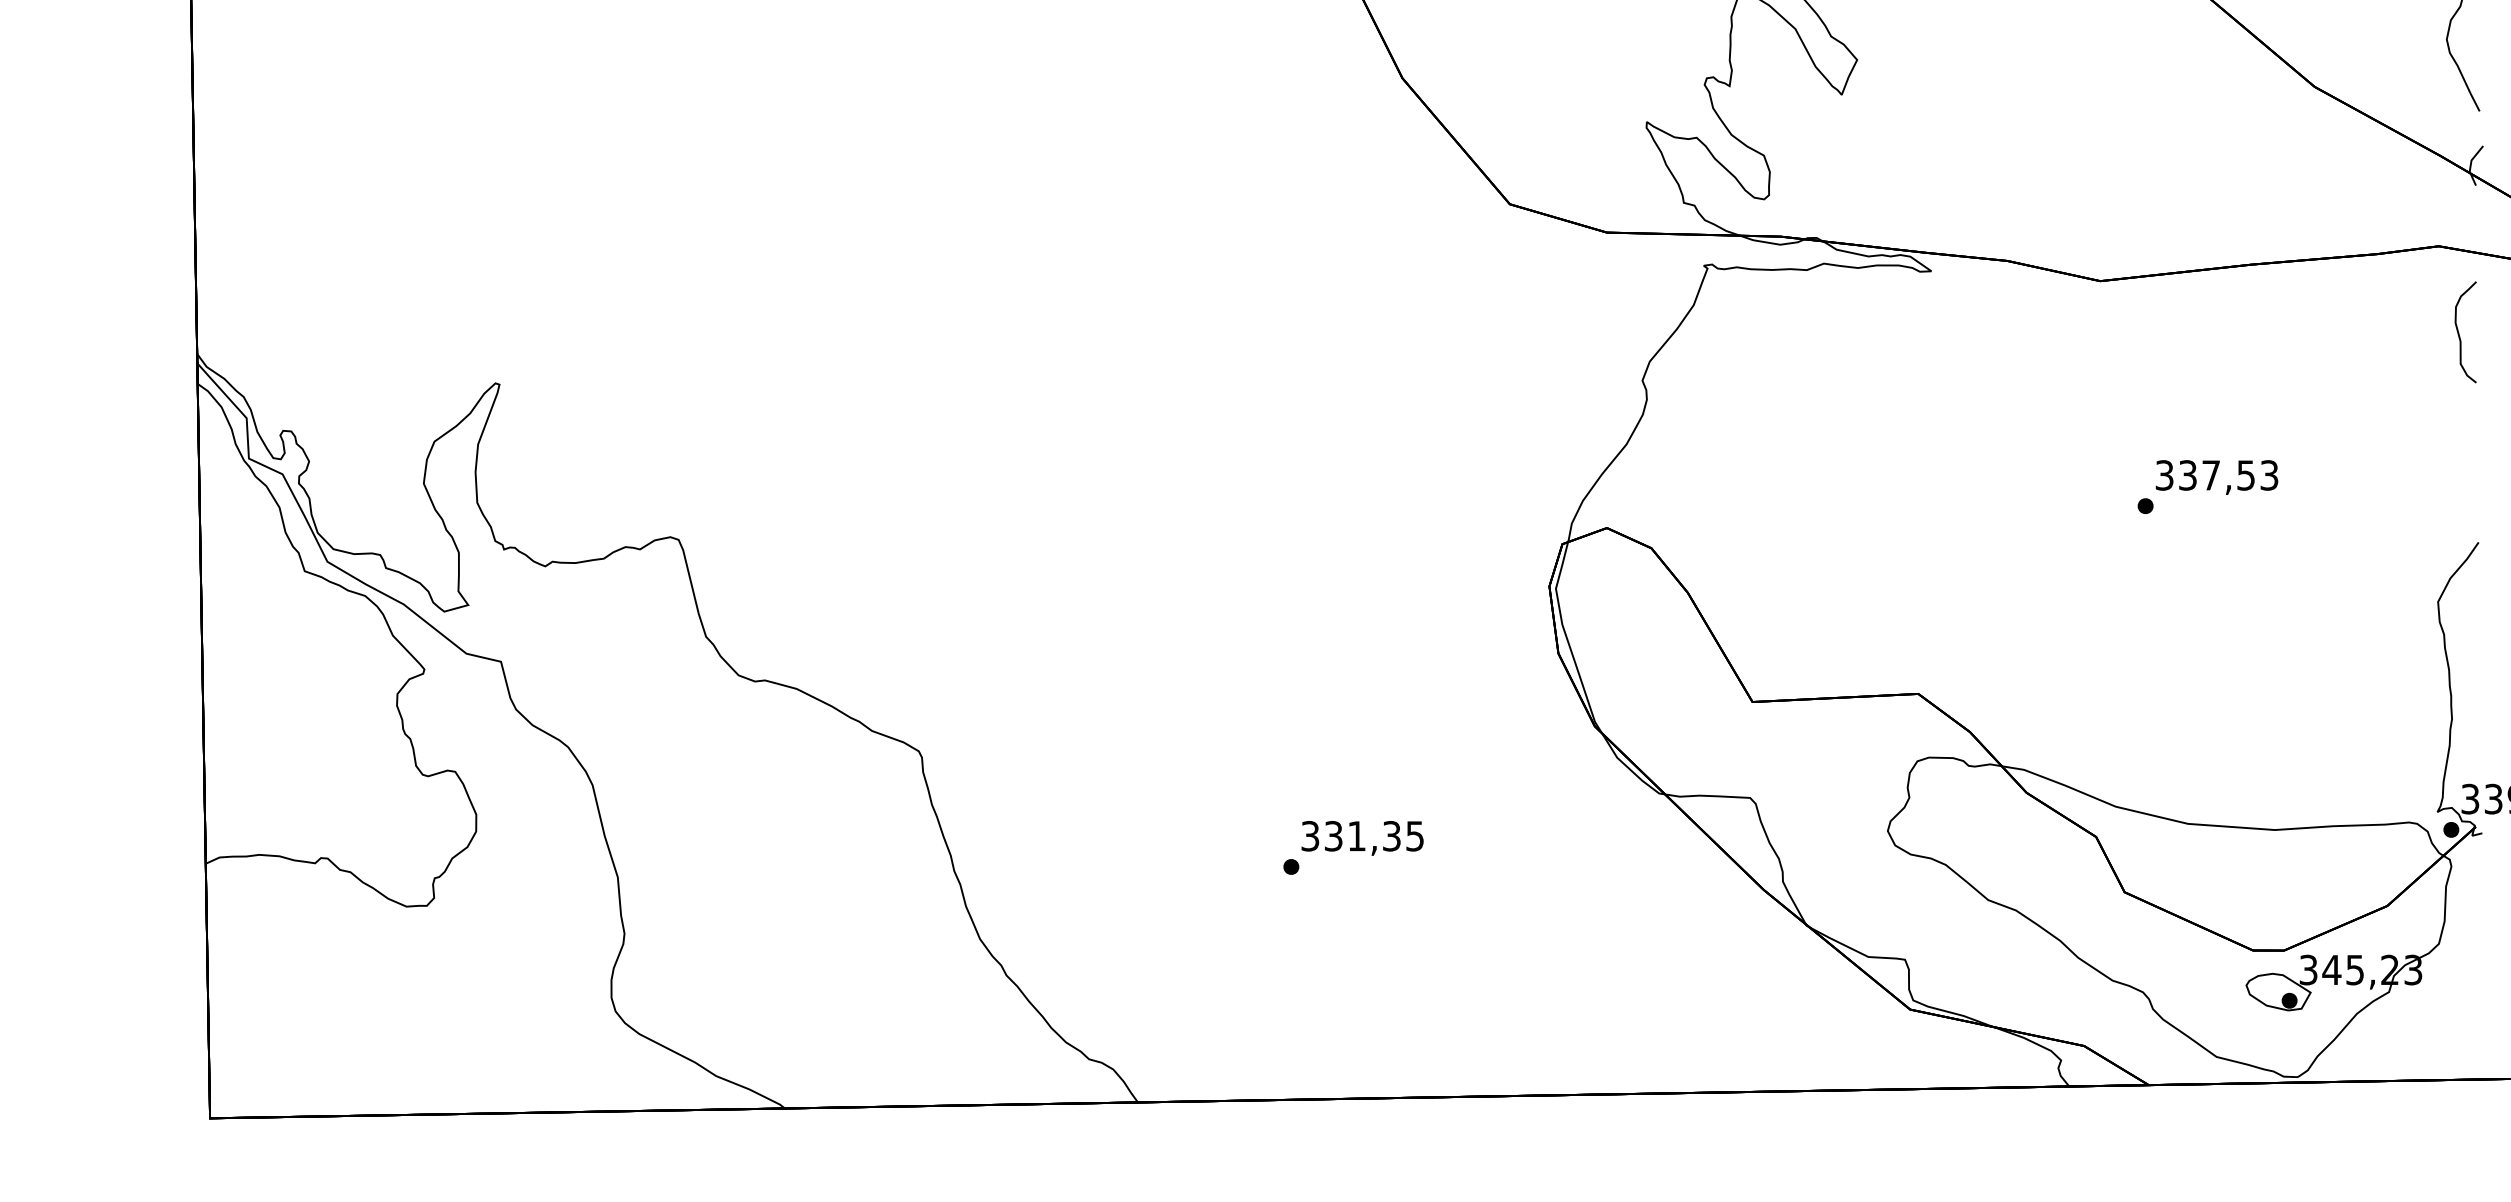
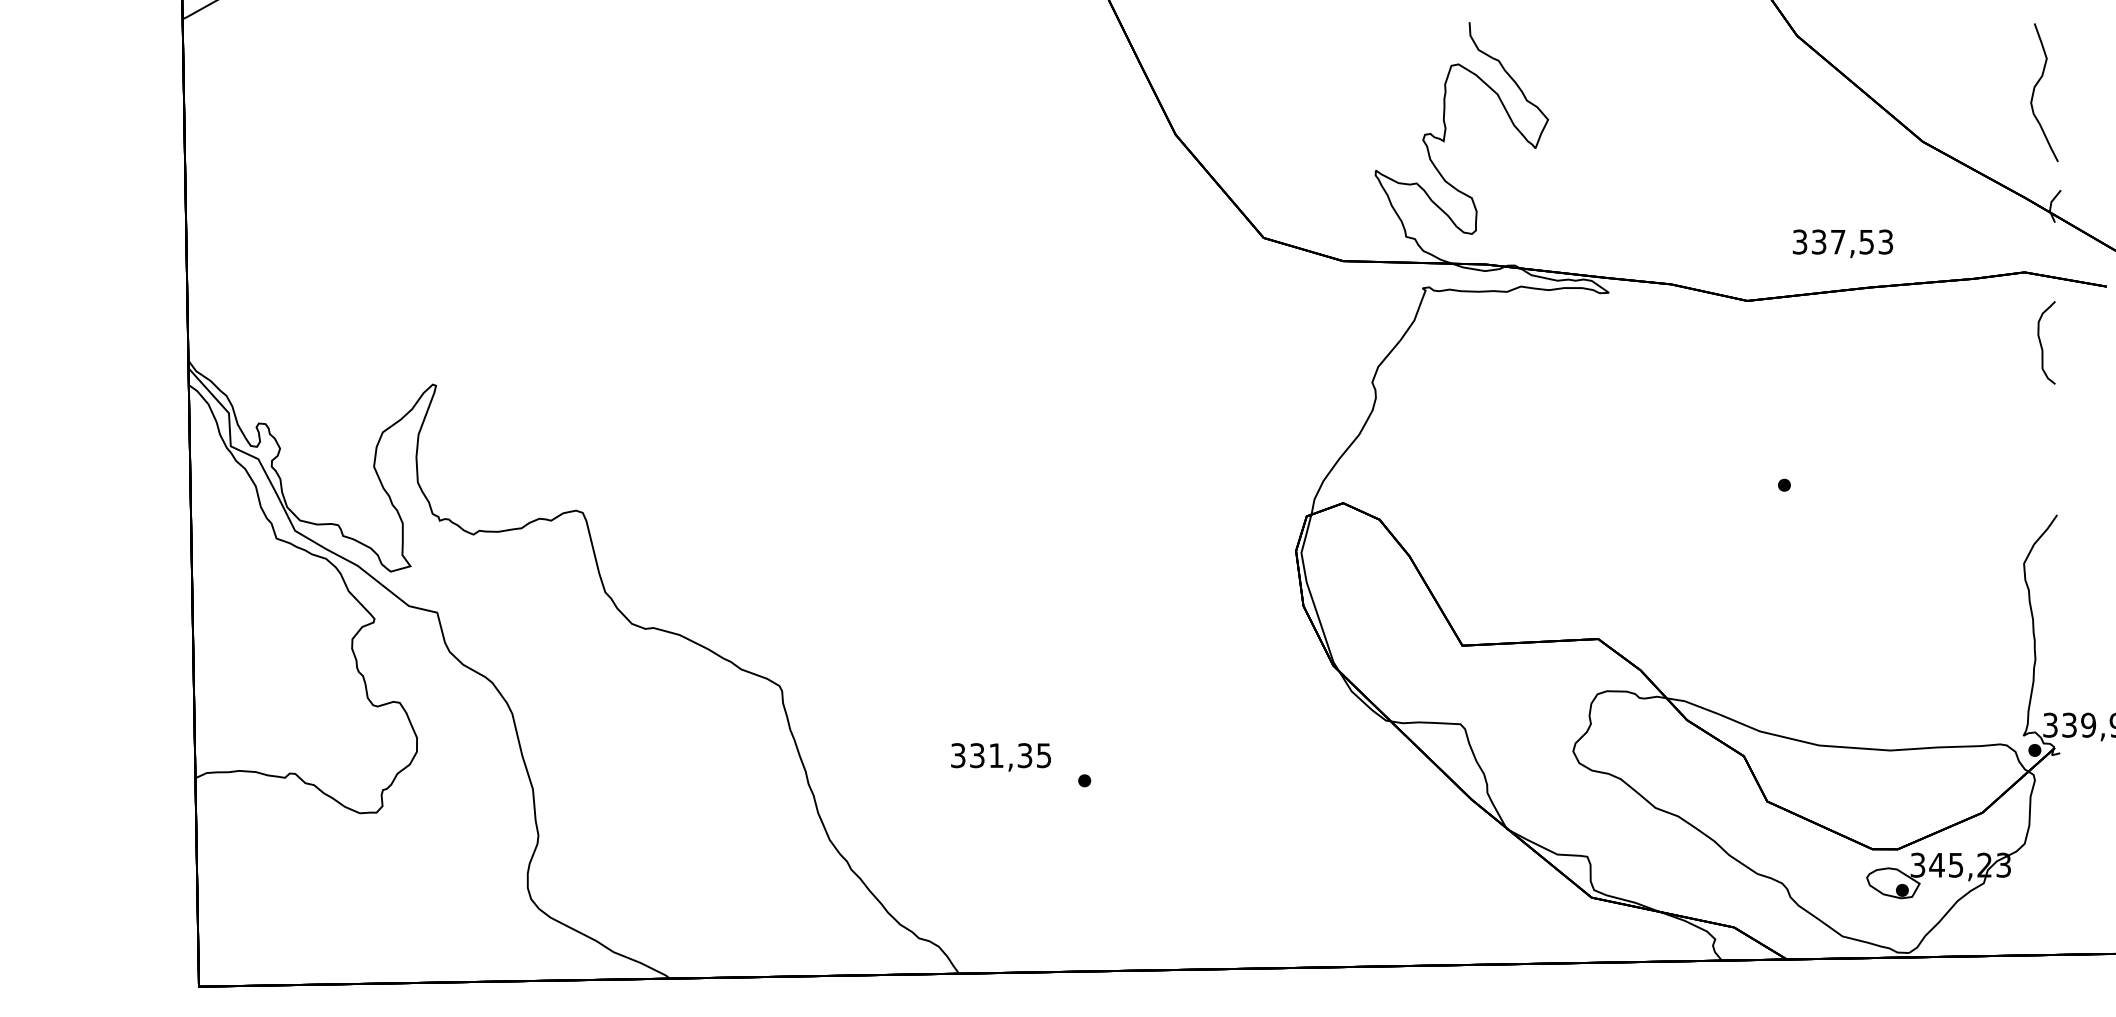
text: (2216, 477) -> (1842, 243), moved
text: (1361, 838) -> (1000, 757), moved

